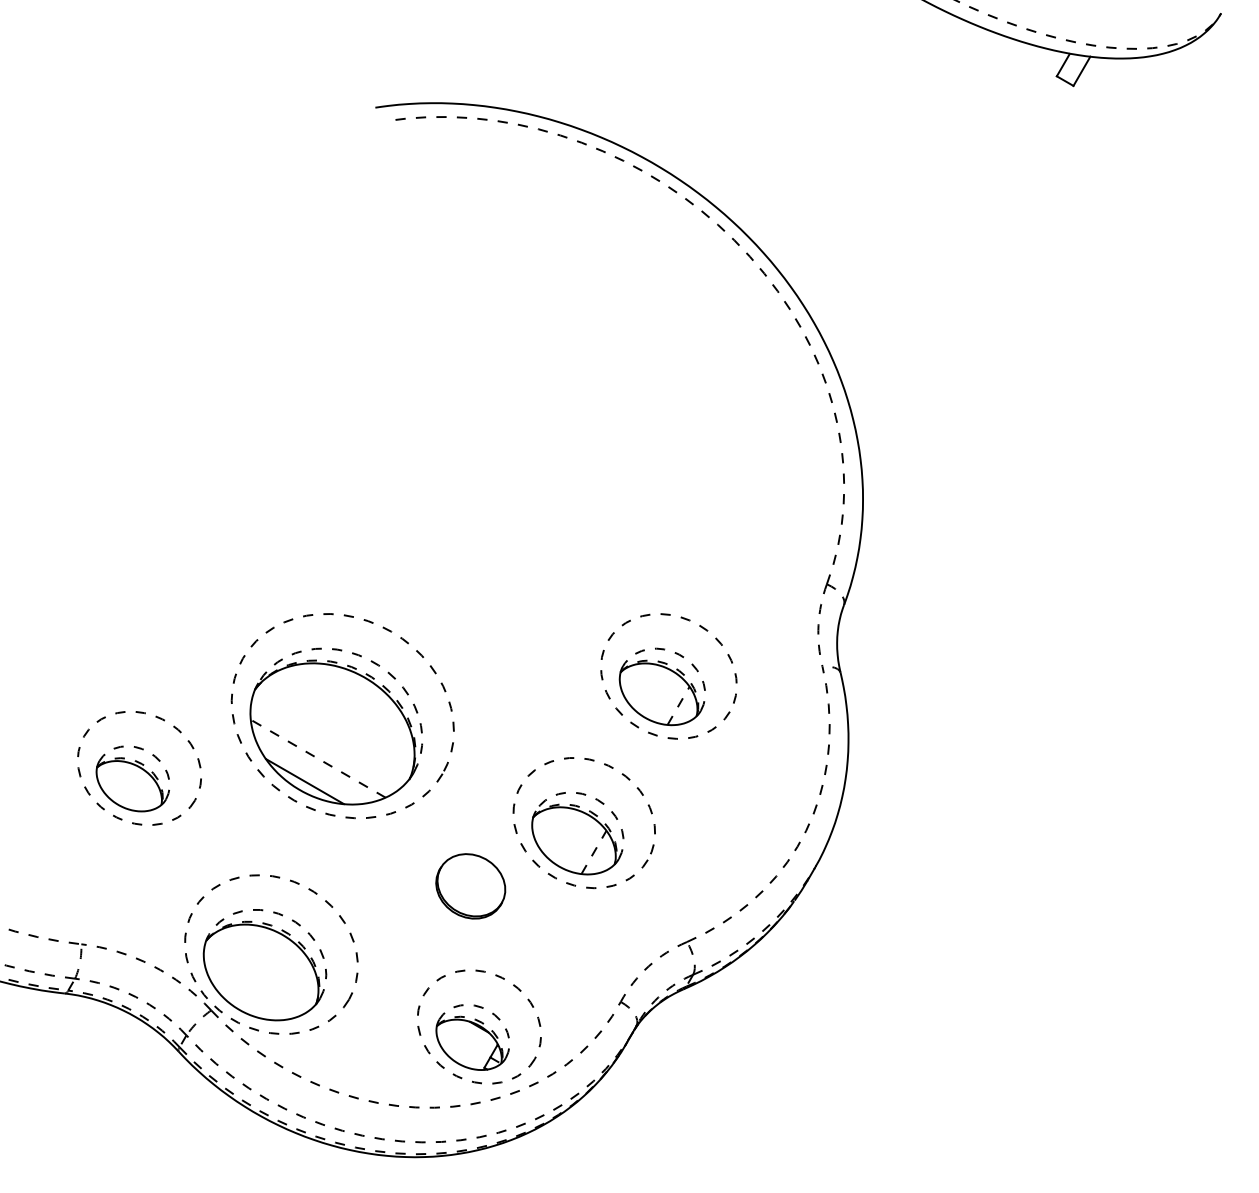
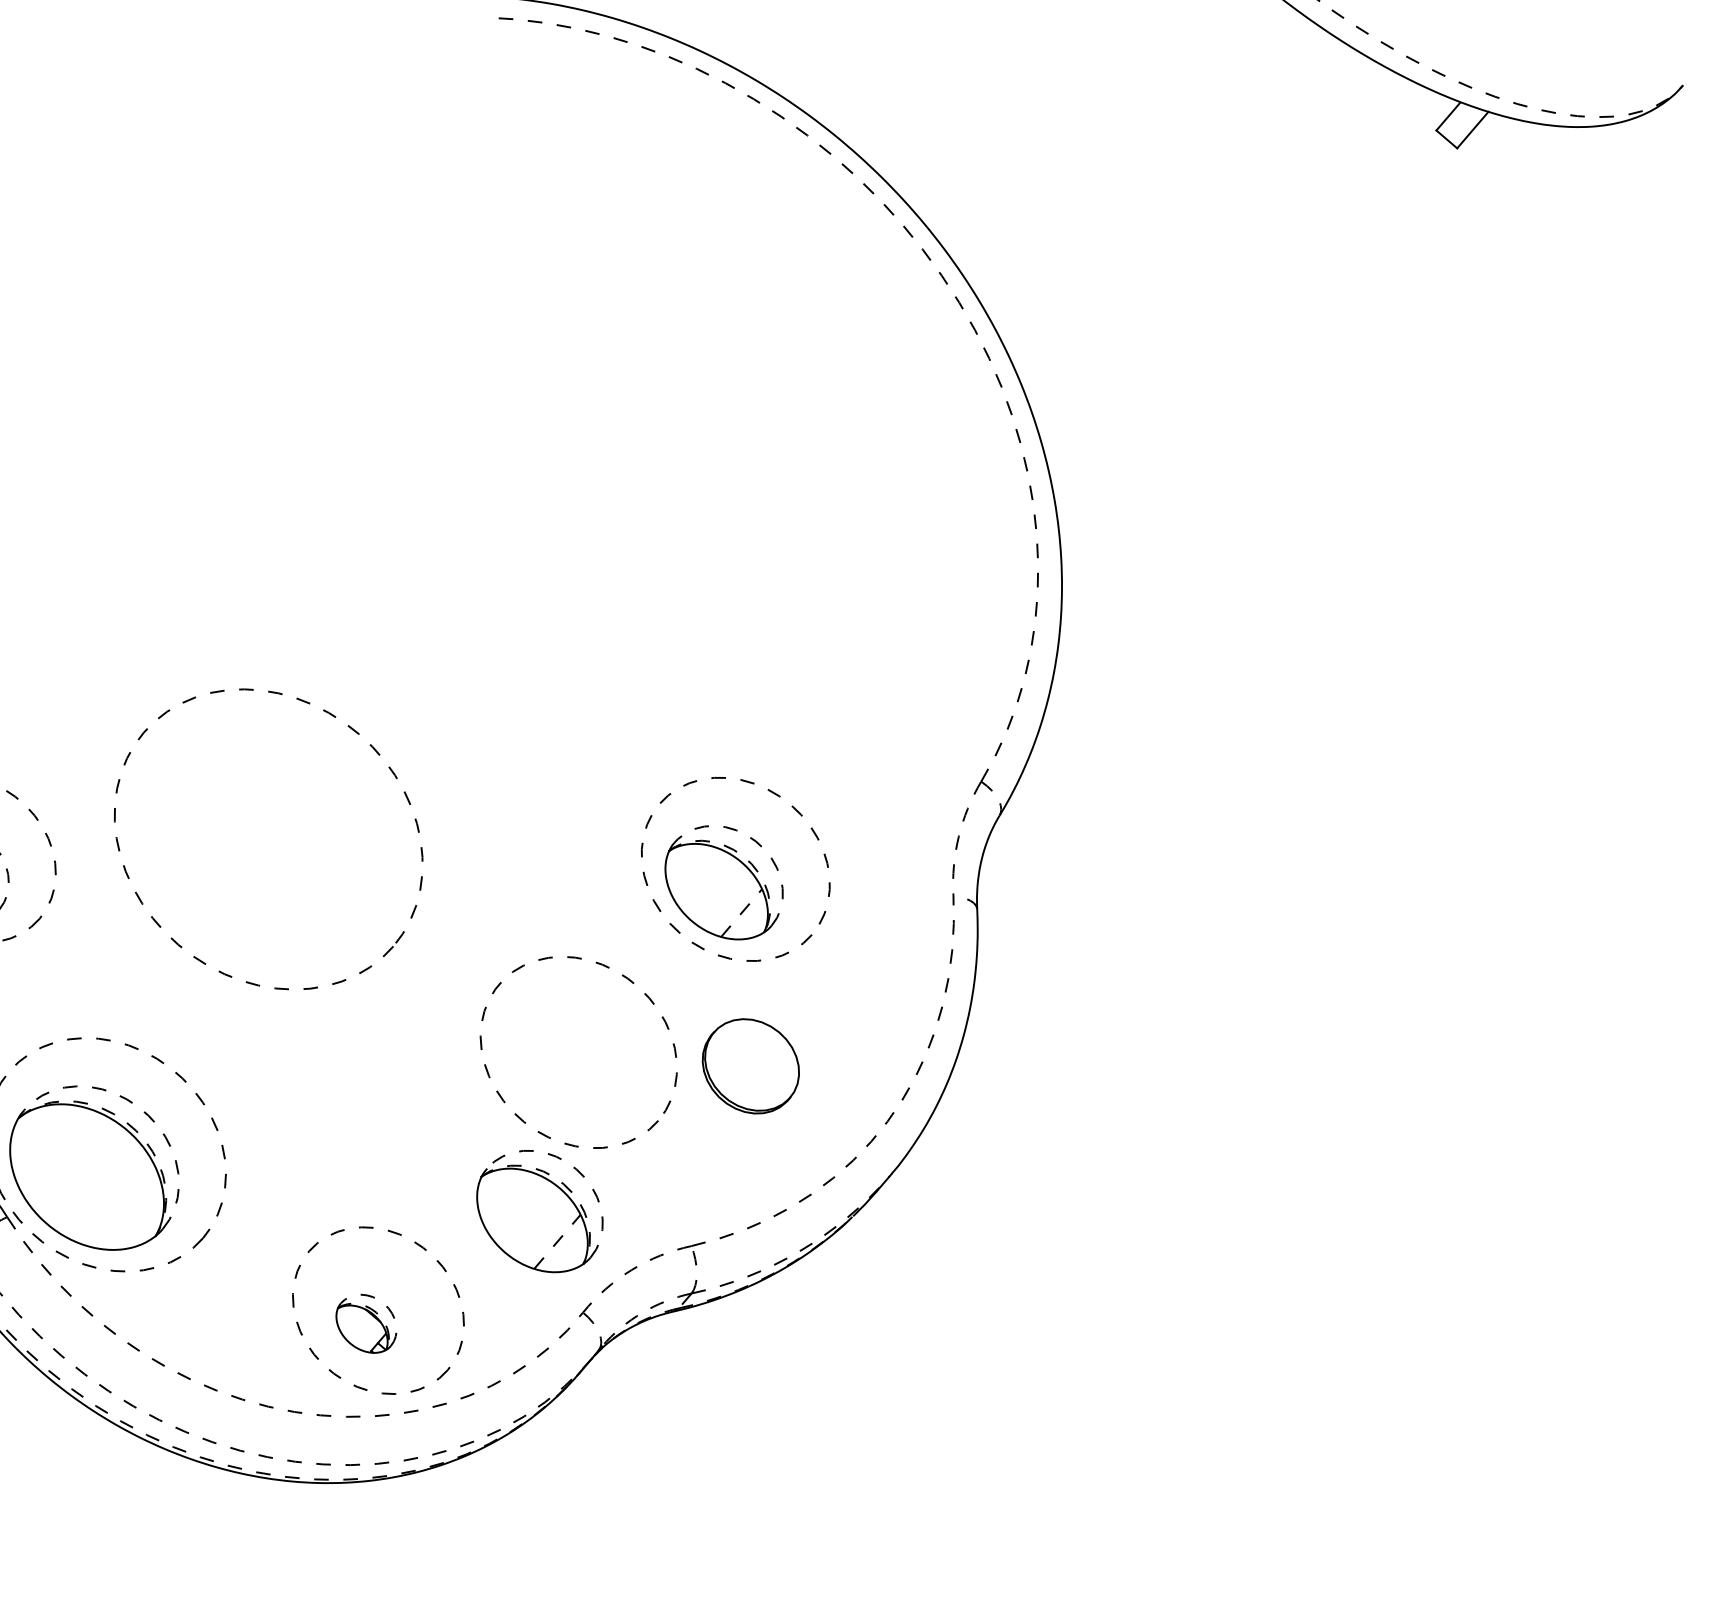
part: (335, 726) -> (255, 852), removed
part: (577, 833) -> (539, 1211), moved
part: (470, 886) -> (750, 1066), moved
part: (472, 1037) -> (366, 1323), size x0.6

